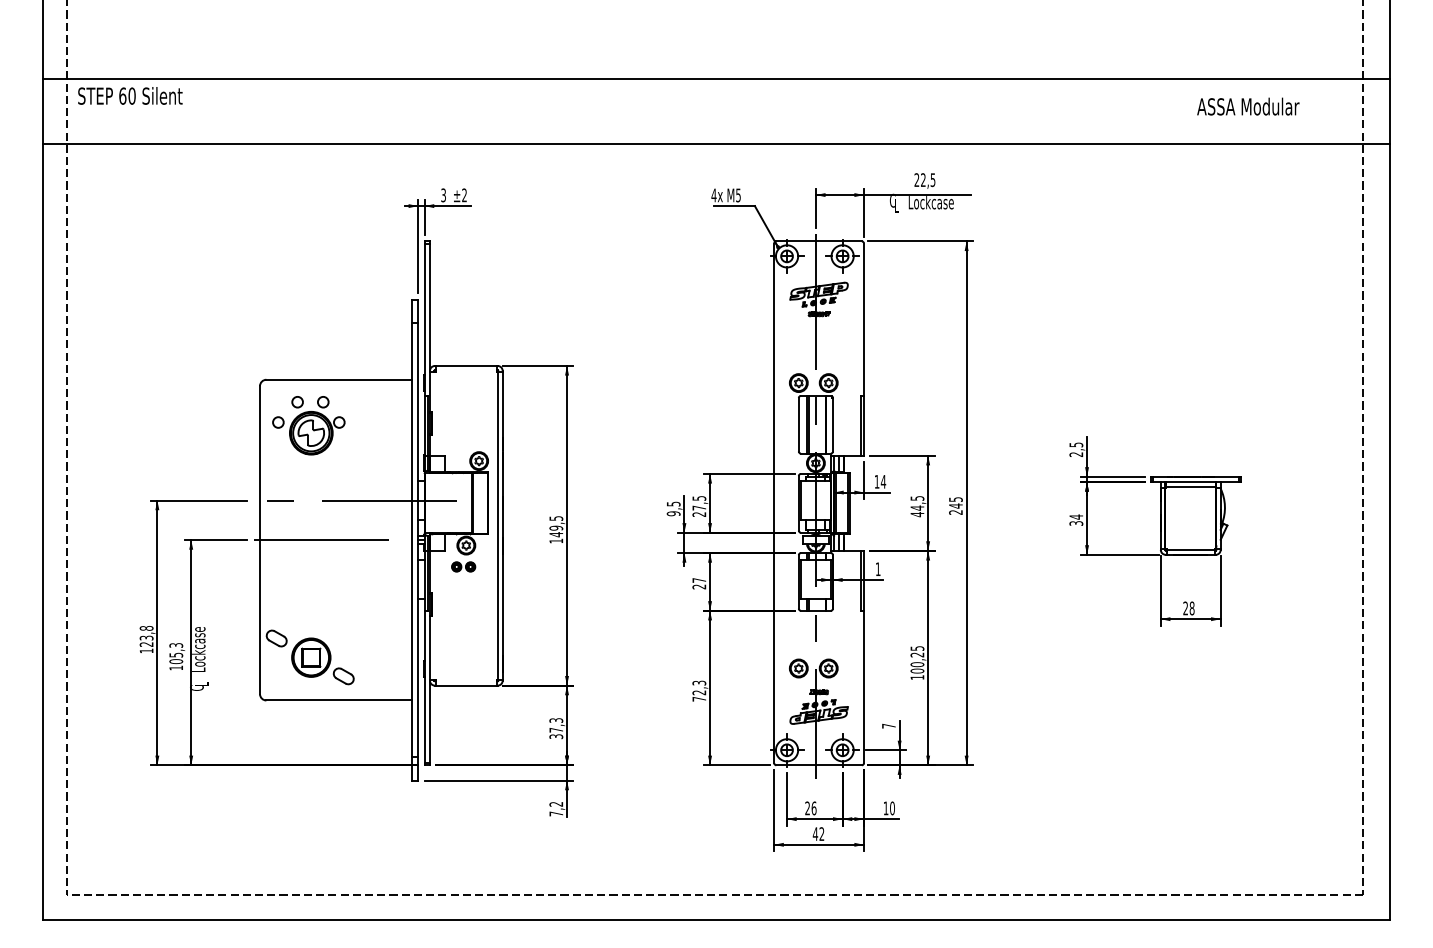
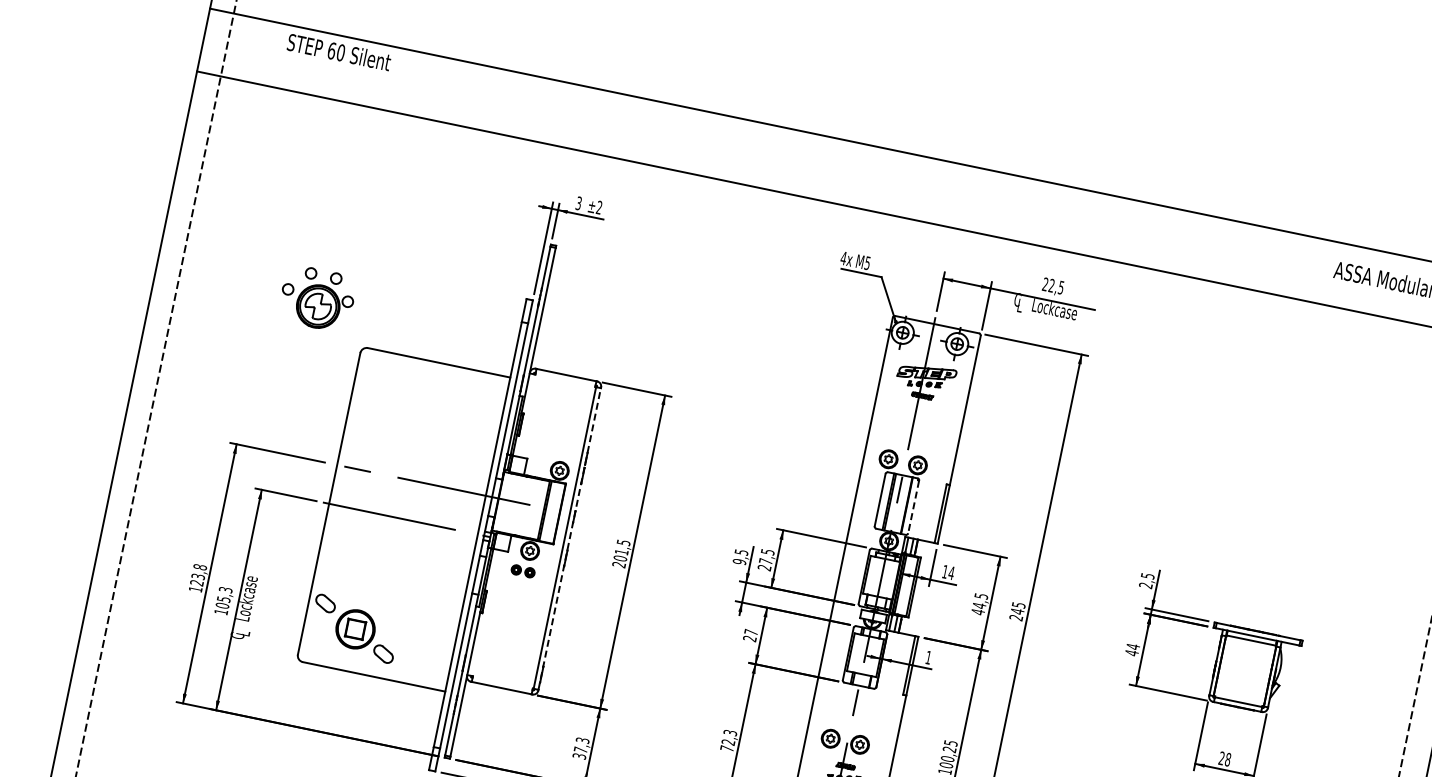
text: (130, 95) -> (339, 51), moved
line: (833, 424) -> (914, 506), solid -> dashed
part: (308, 425) -> (317, 298), moved
text: (1076, 523) -> (1132, 653), 34 -> 44
line: (502, 525) -> (569, 538), solid -> dashed
text: (556, 534) -> (620, 558), 149,5 -> 201,5

